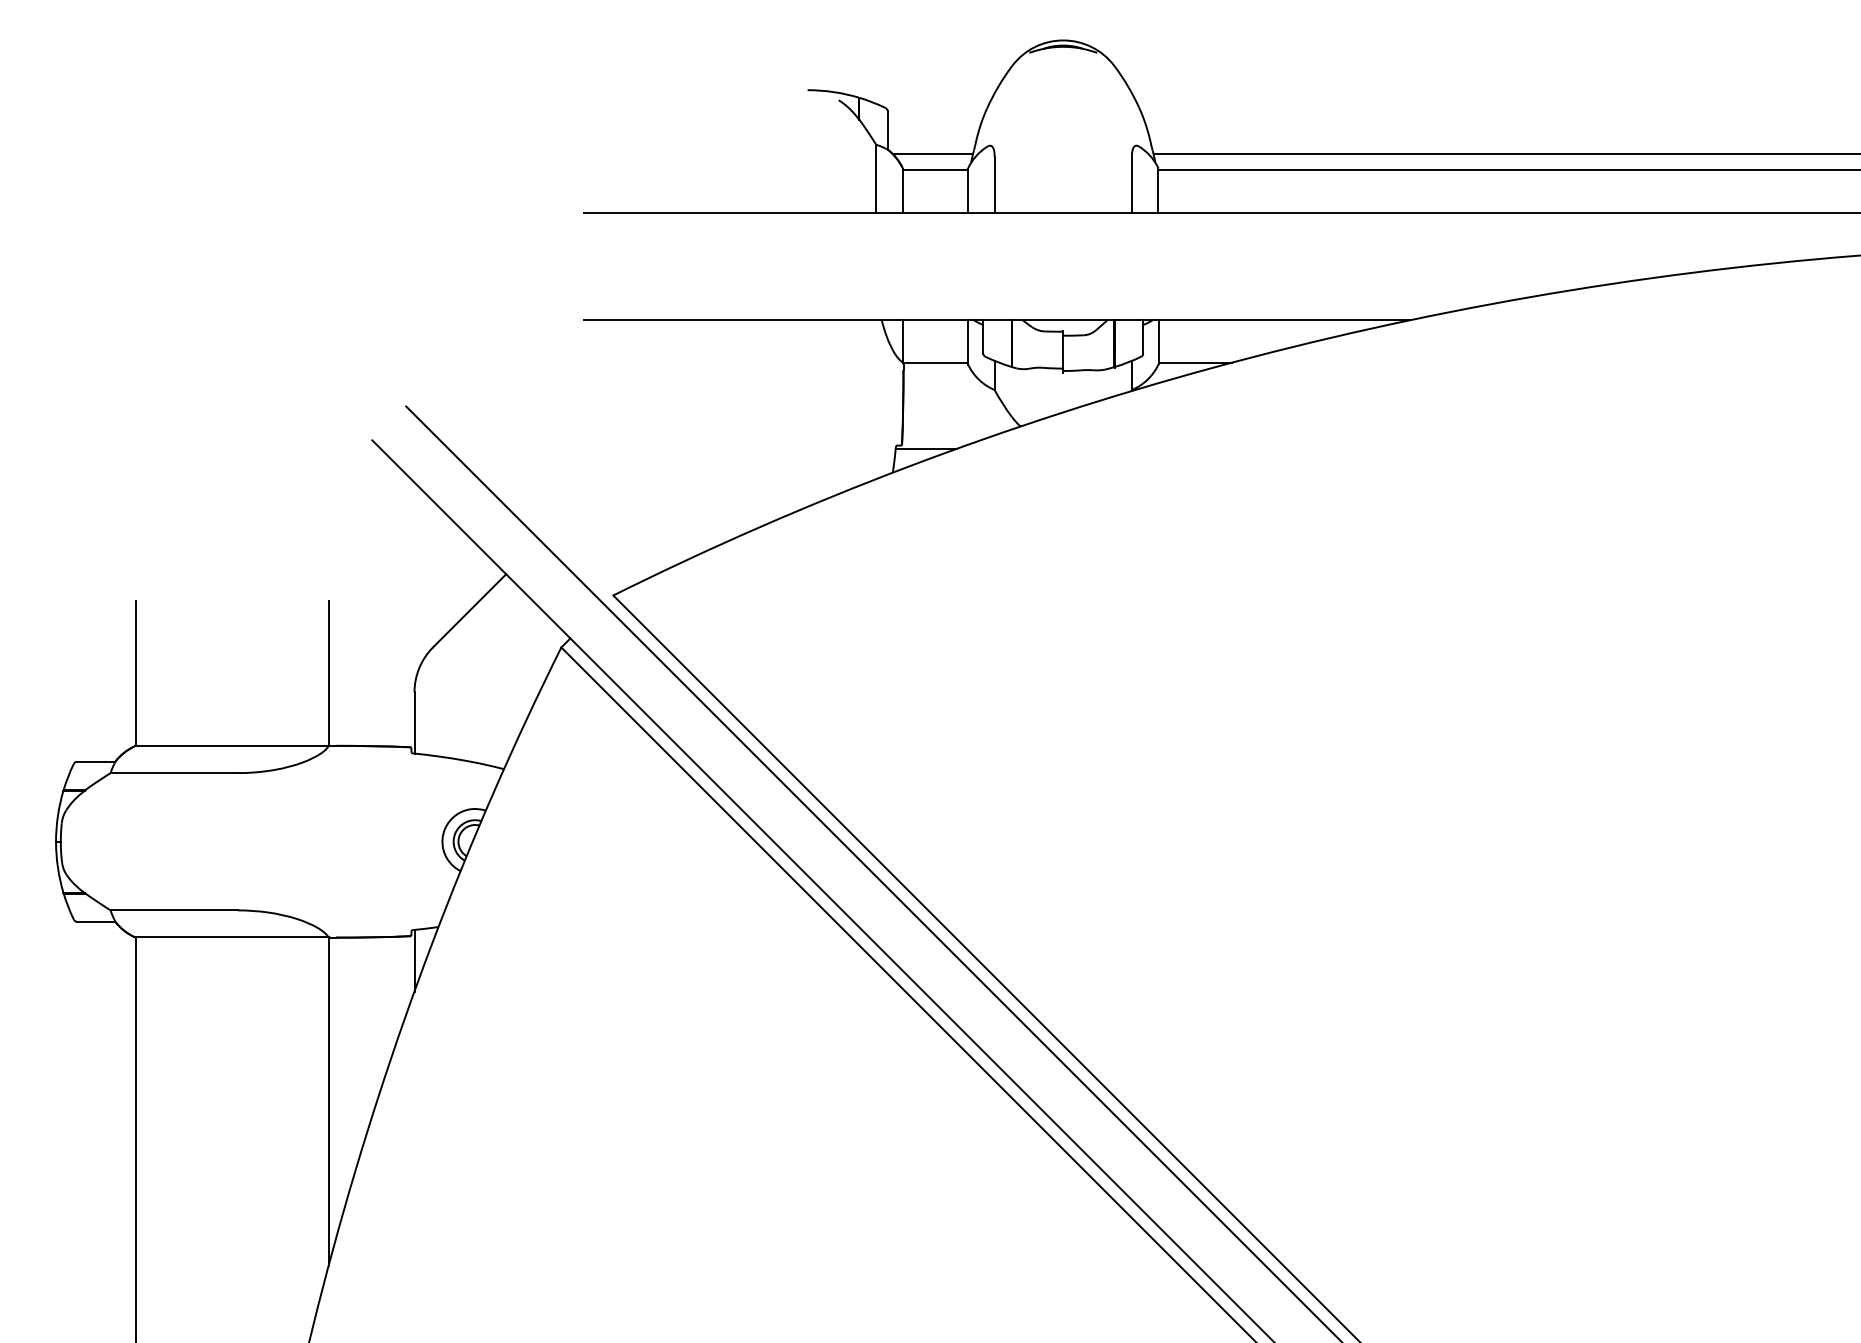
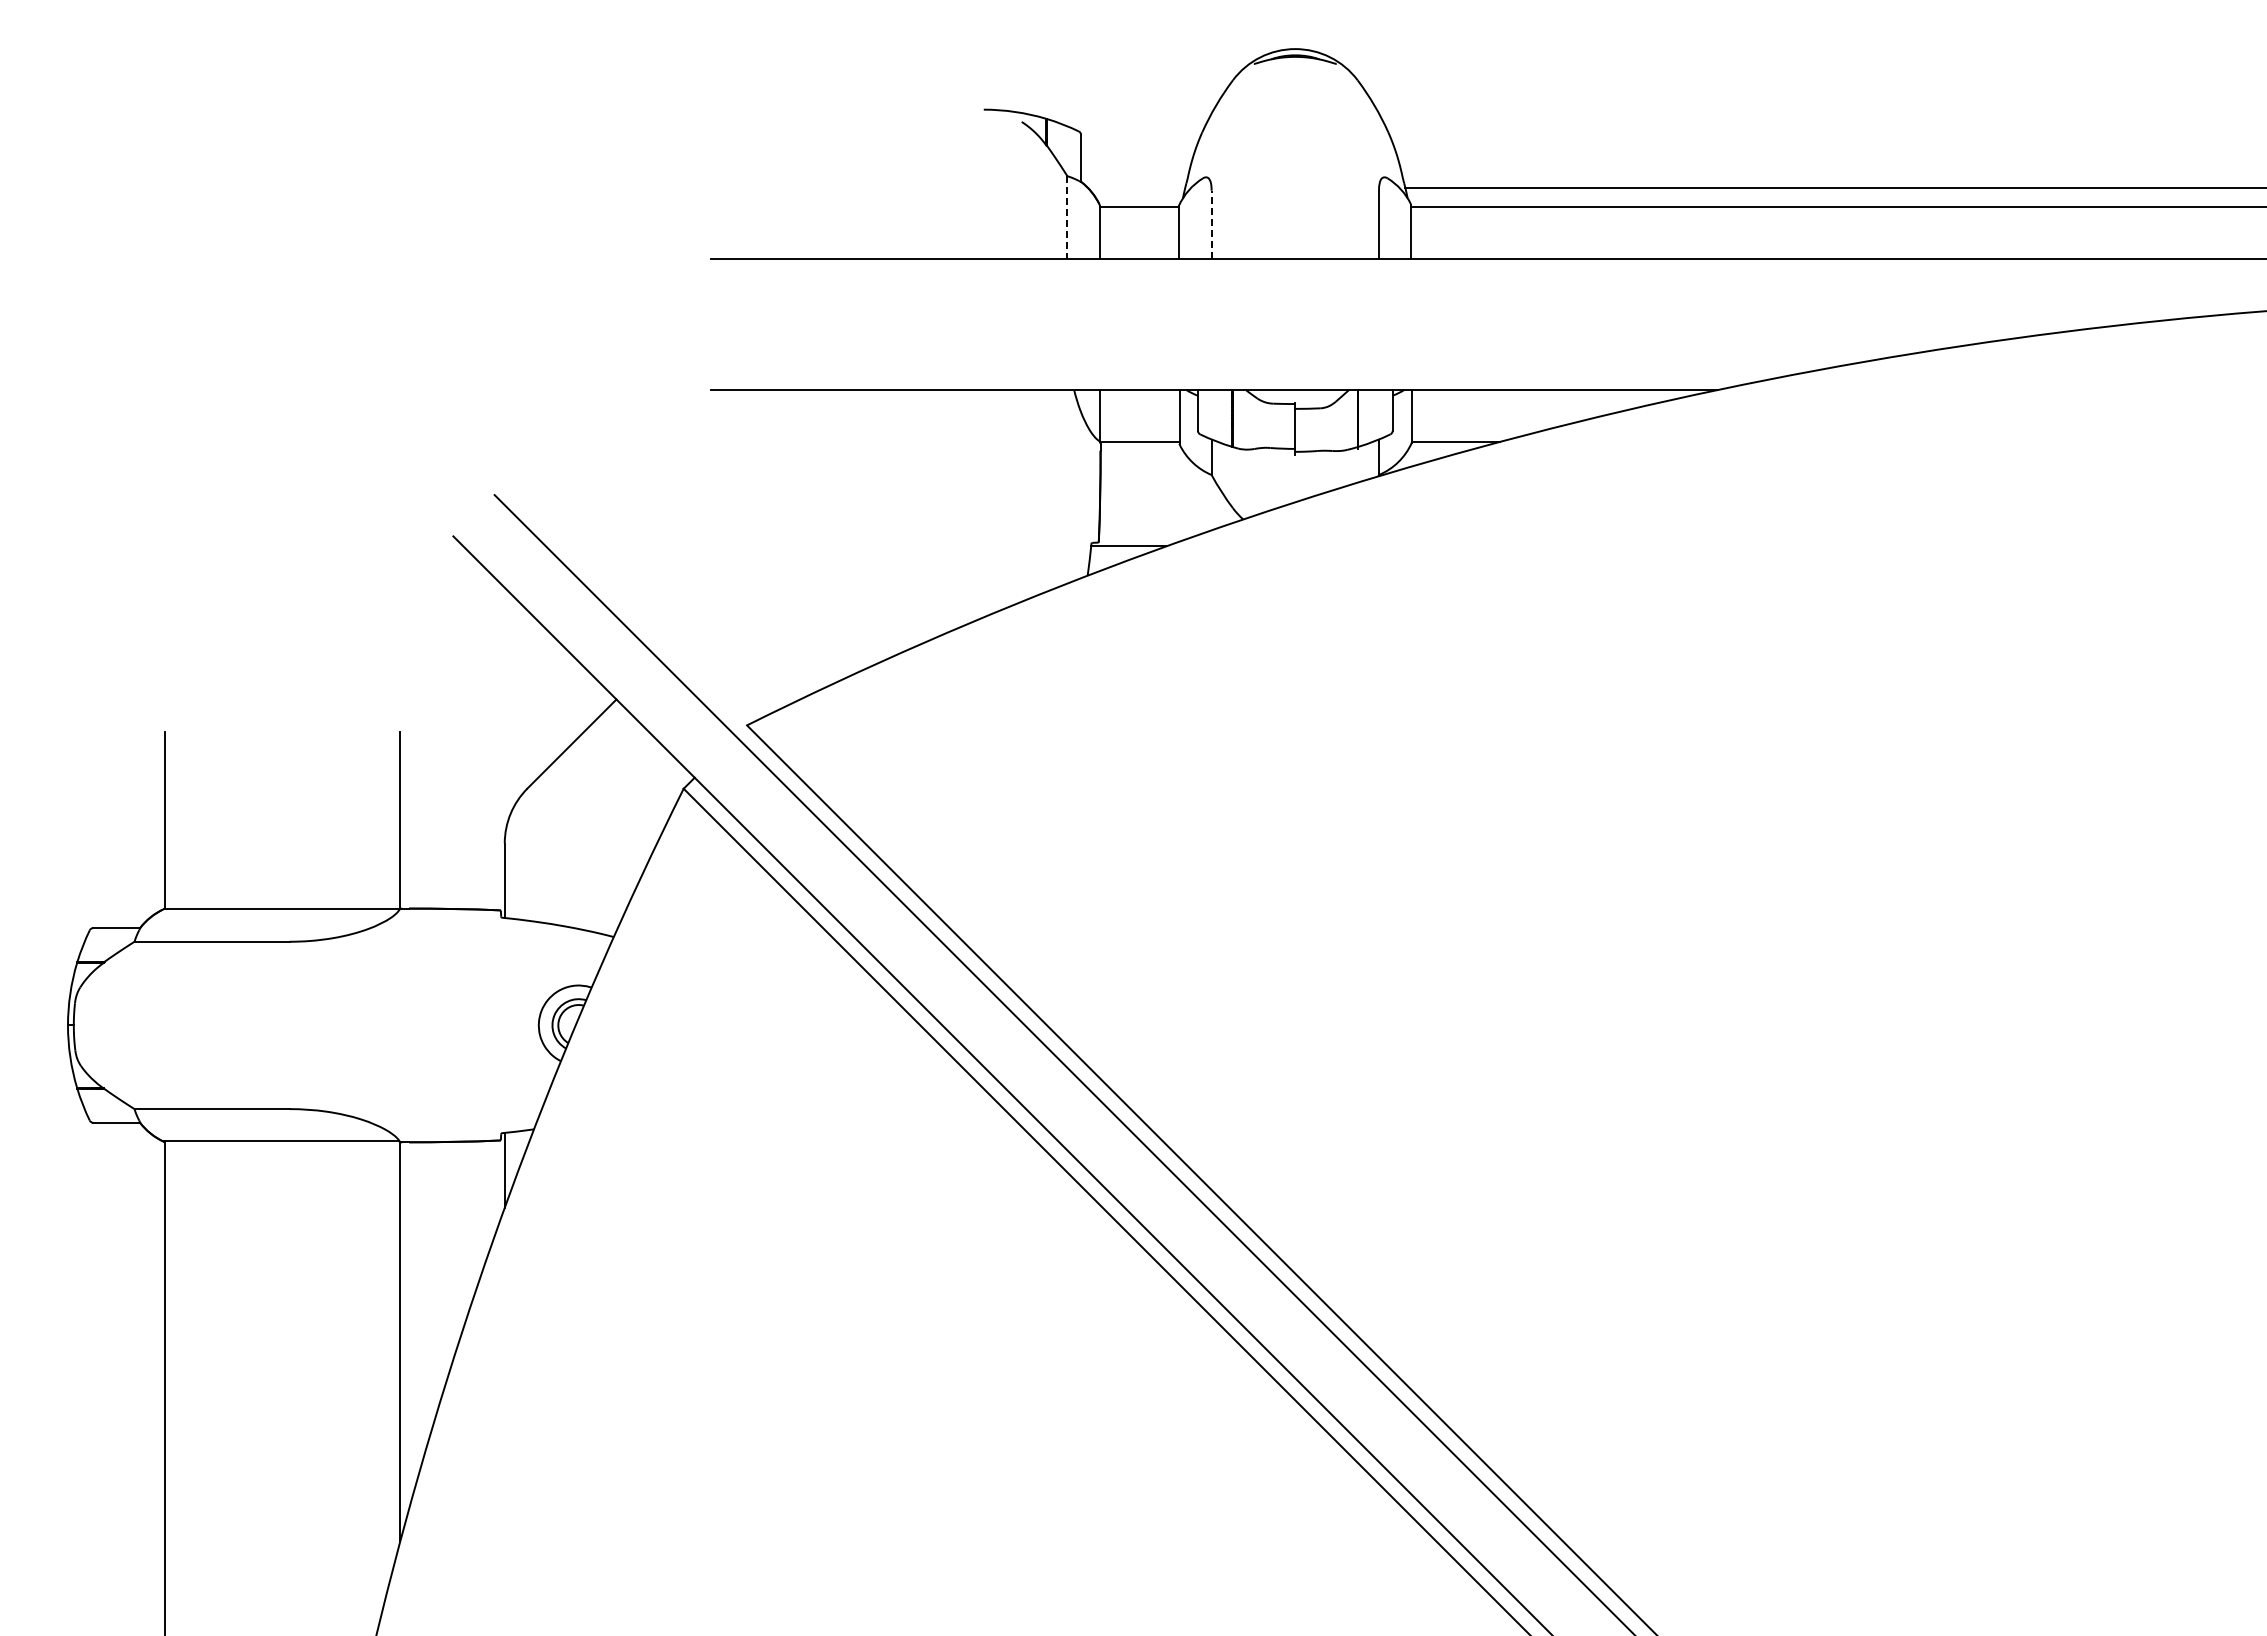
line: (932, 154) -> (1136, 187), removed
line: (876, 179) -> (1067, 218), solid -> dashed
line: (994, 184) -> (1211, 224), solid -> dashed

